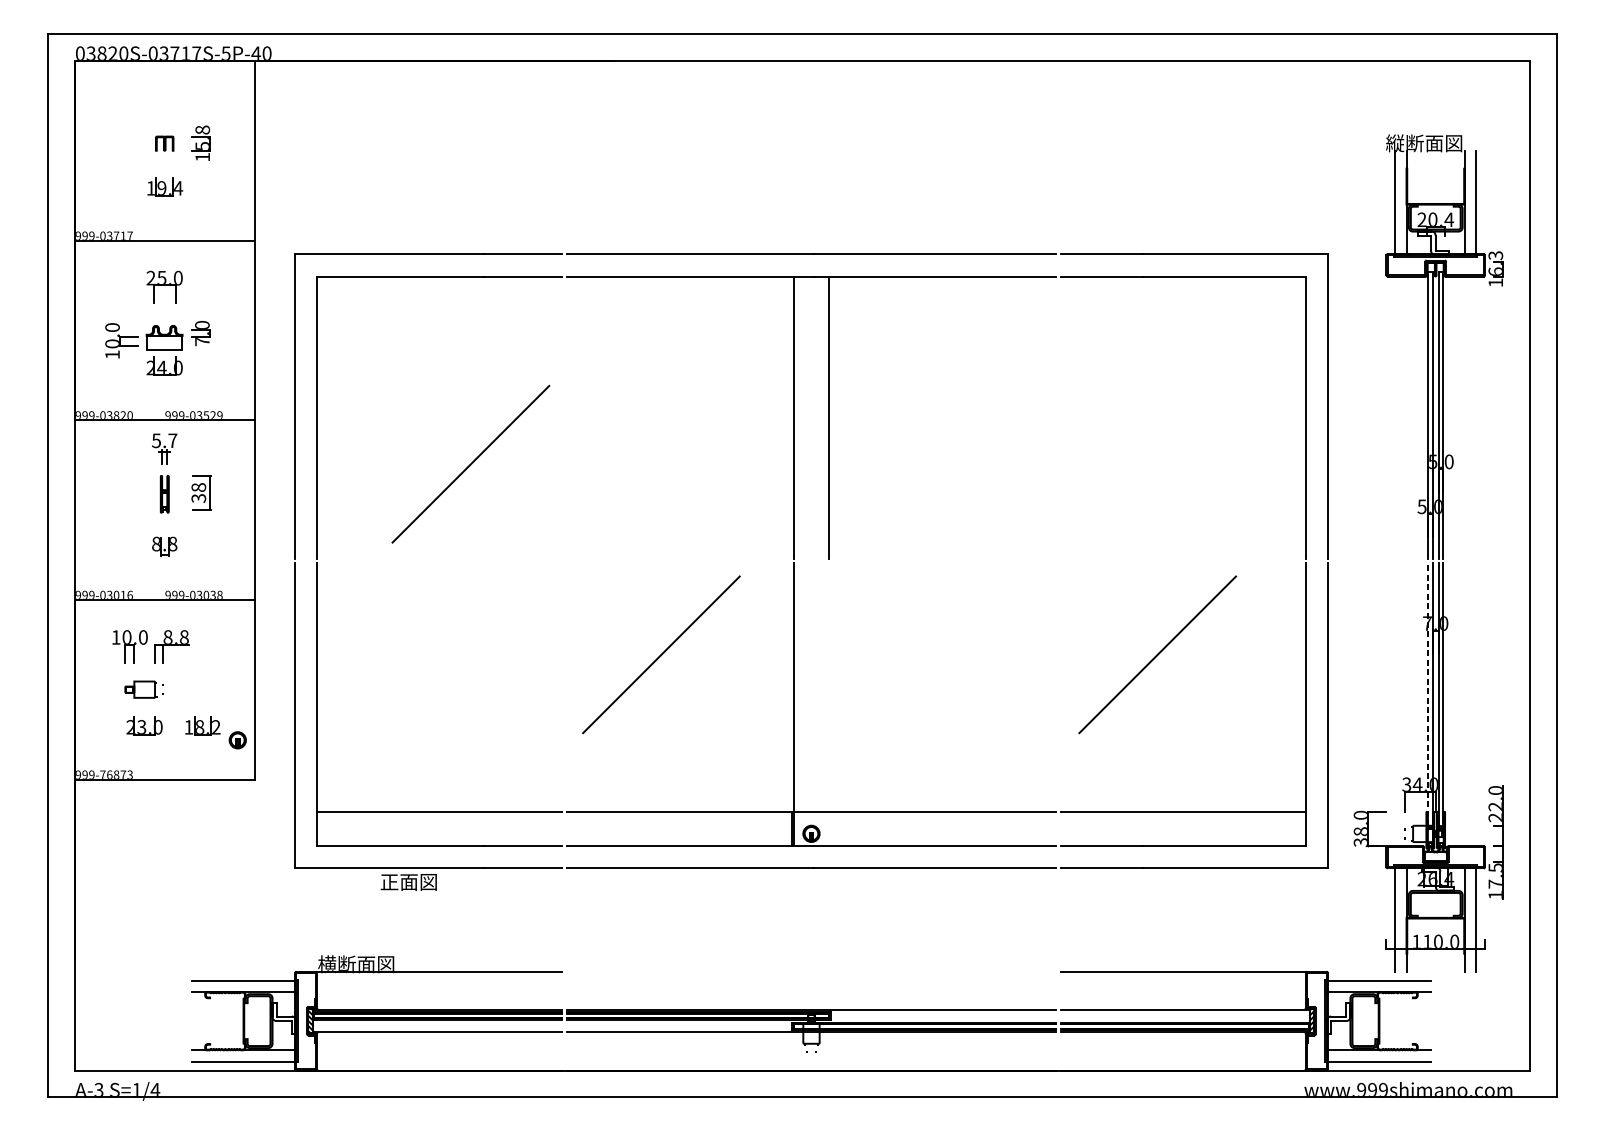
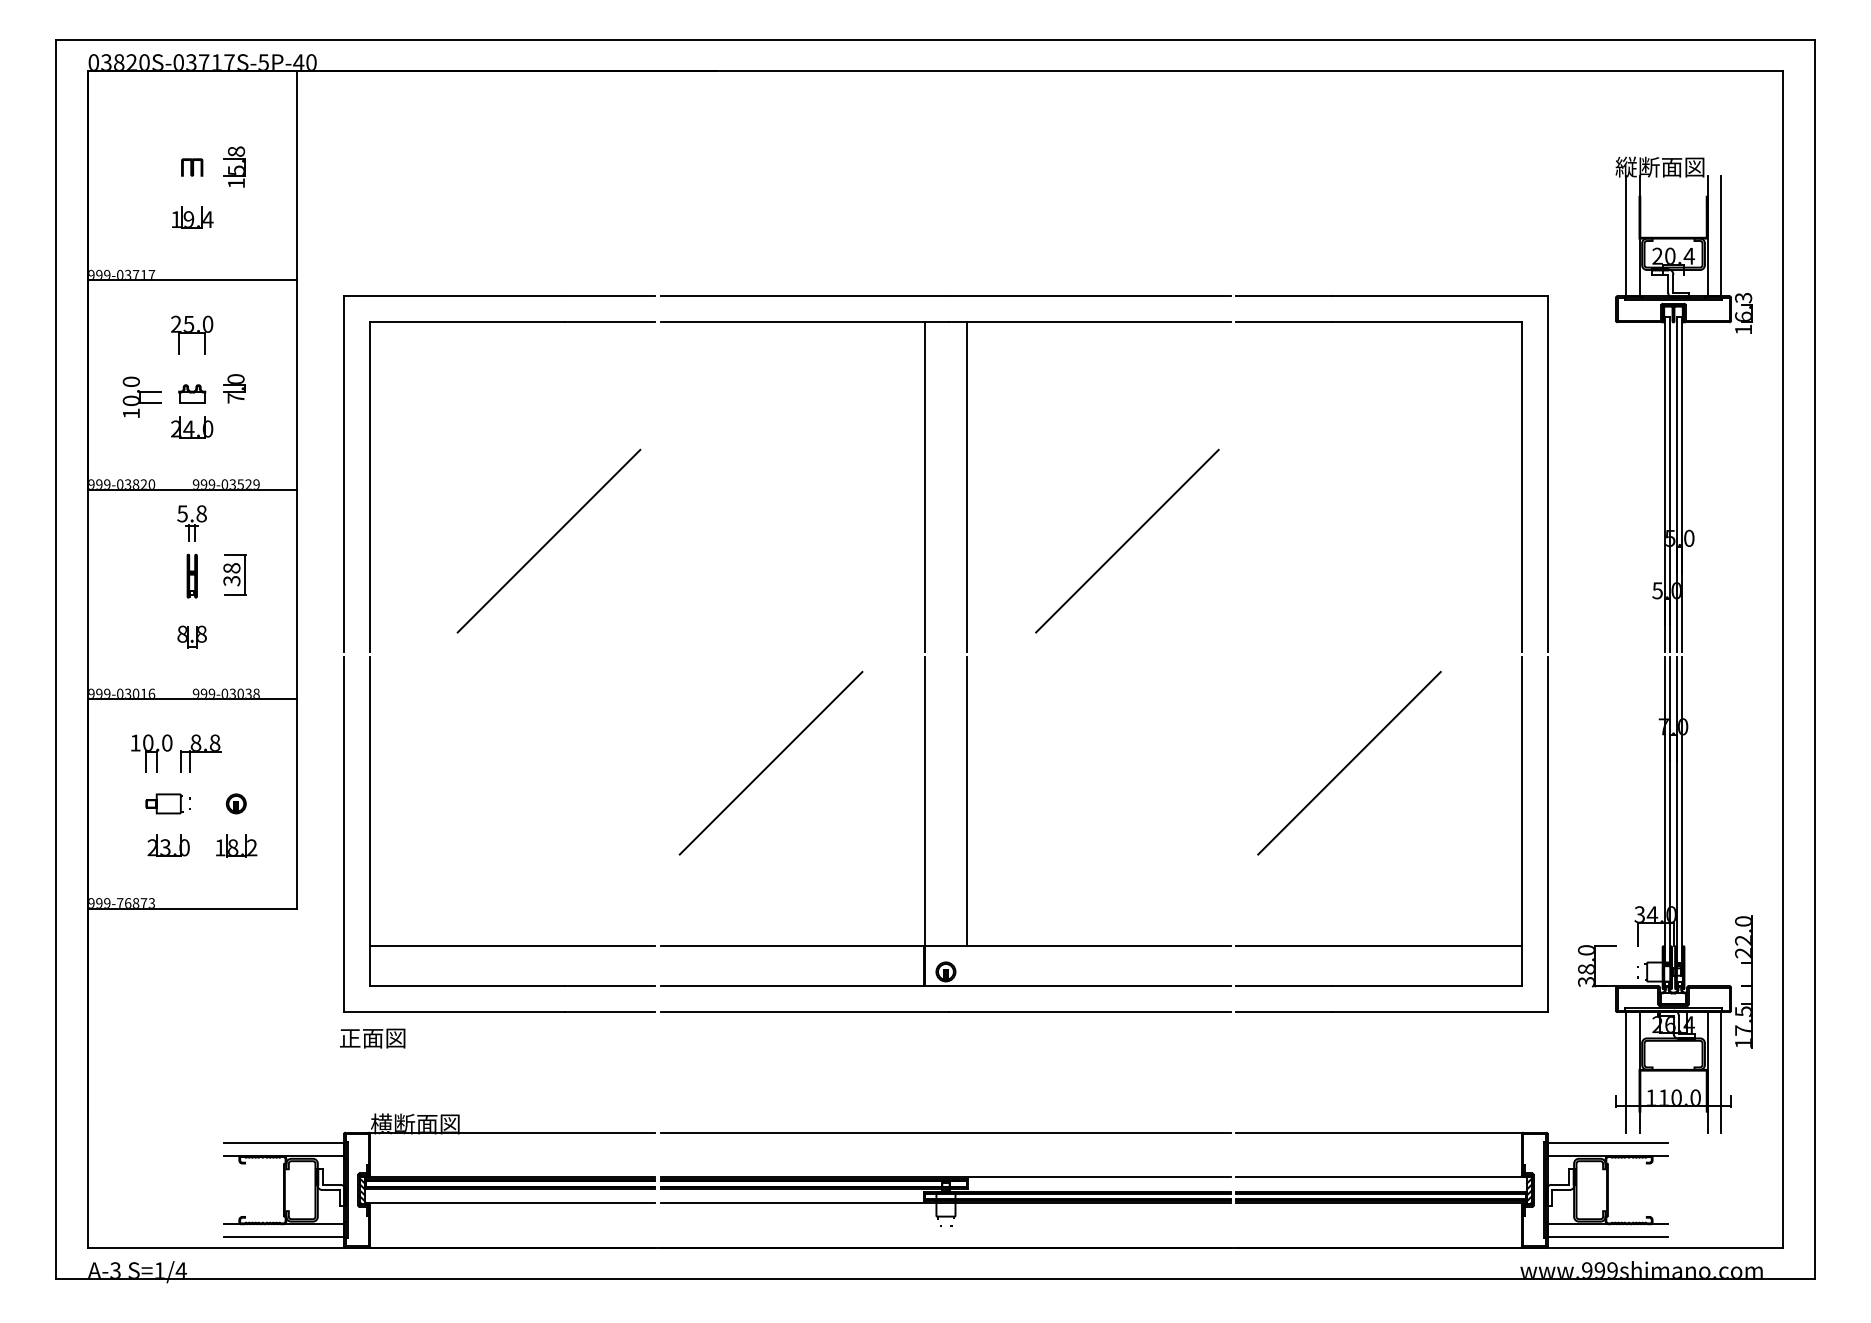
part: (165, 337) -> (192, 393), size x0.62
text: (172, 440) -> (201, 513), 5.7 -> 5.8
line: (967, 463) -> (1127, 540), added
line: (829, 687) -> (966, 801), added
line: (1427, 694) -> (1664, 809), dashed -> solid
part: (237, 739) -> (235, 803), moved
text: (408, 882) -> (372, 1038), moved
line: (811, 971) -> (945, 1132), added

